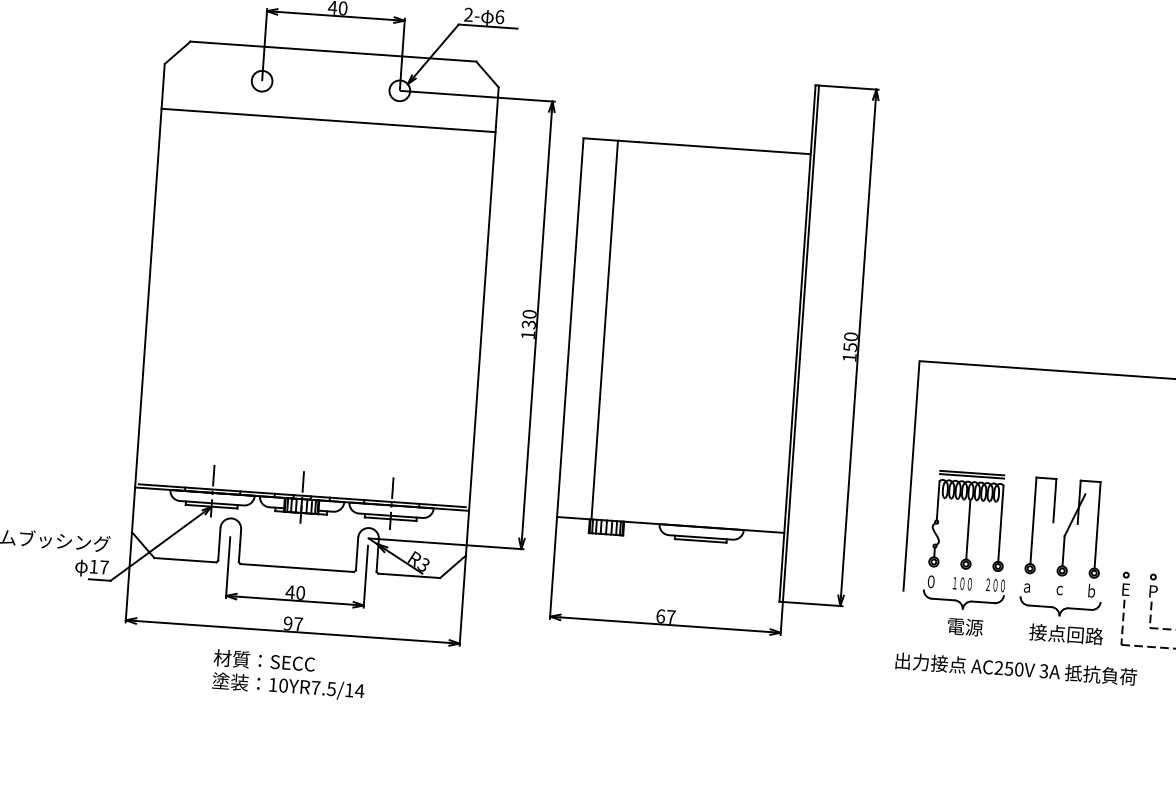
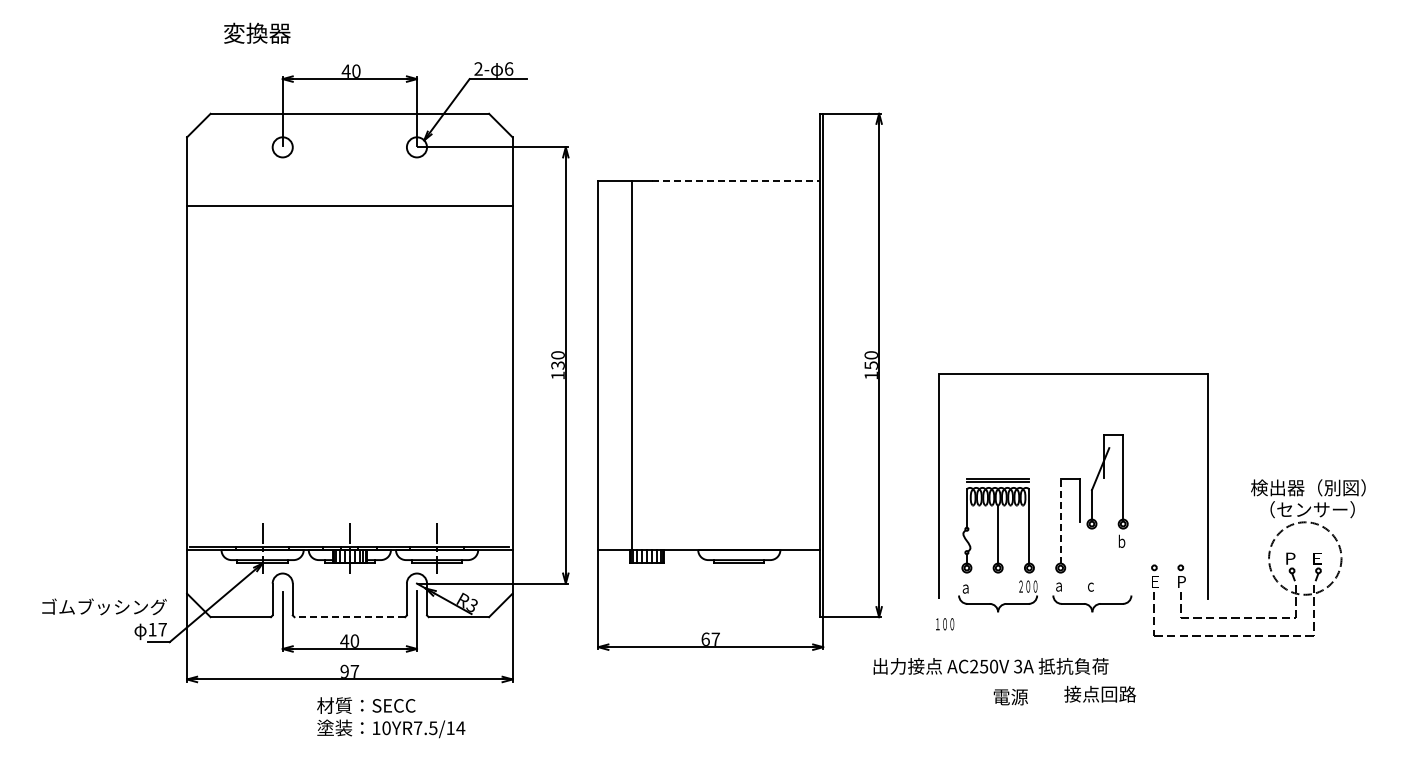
line: (328, 120) -> (349, 205), moved
line: (724, 147) -> (735, 180), solid -> dashed
line: (1033, 519) -> (1060, 520), solid -> dashed
part: (1078, 525) -> (1104, 478), moved
line: (296, 568) -> (349, 617), solid -> dashed
text: (931, 581) -> (965, 587), ０ -> ａ
text: (962, 584) -> (945, 624), moved
text: (964, 627) -> (1010, 697), moved
text: (1065, 633) -> (1099, 693), moved
text: (1015, 669) -> (990, 666), moved
text: (289, 675) -> (391, 717), moved

